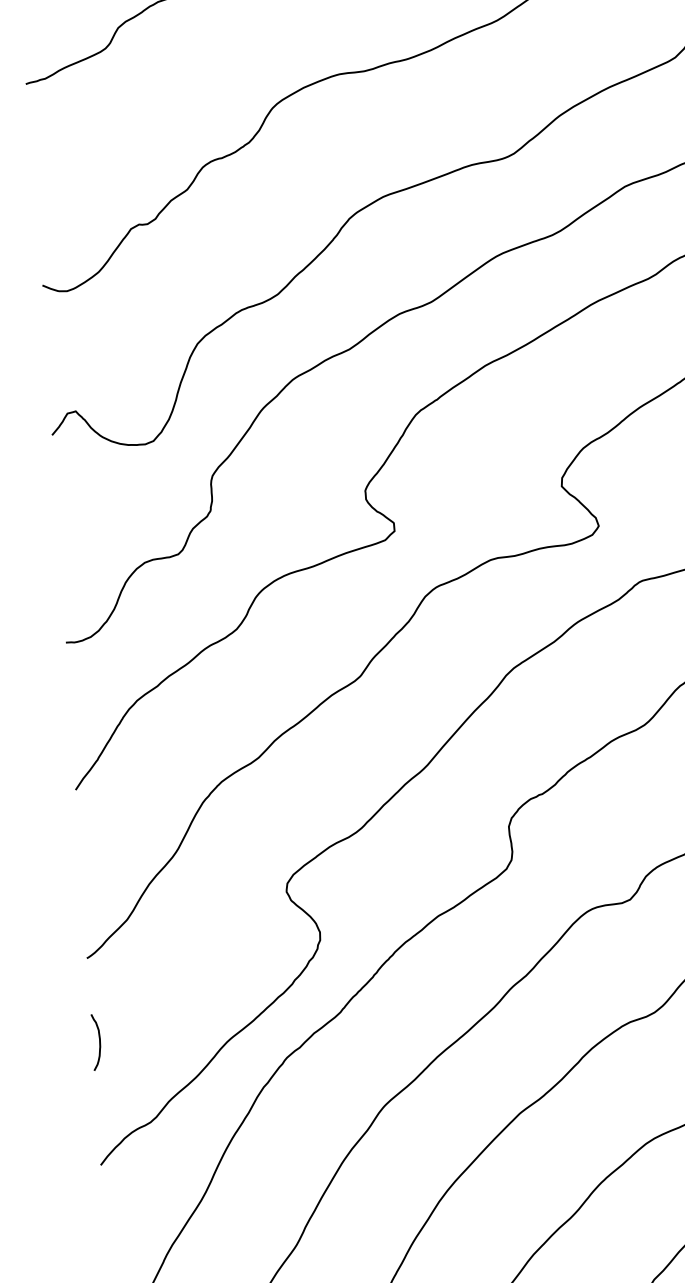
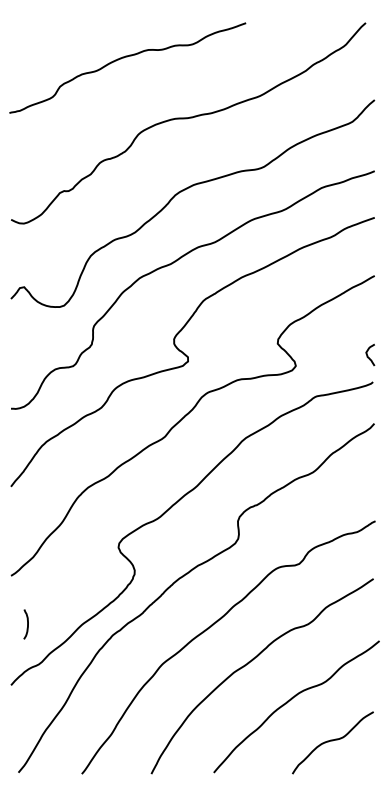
curve: (99, 1042) -> (27, 624), moved

